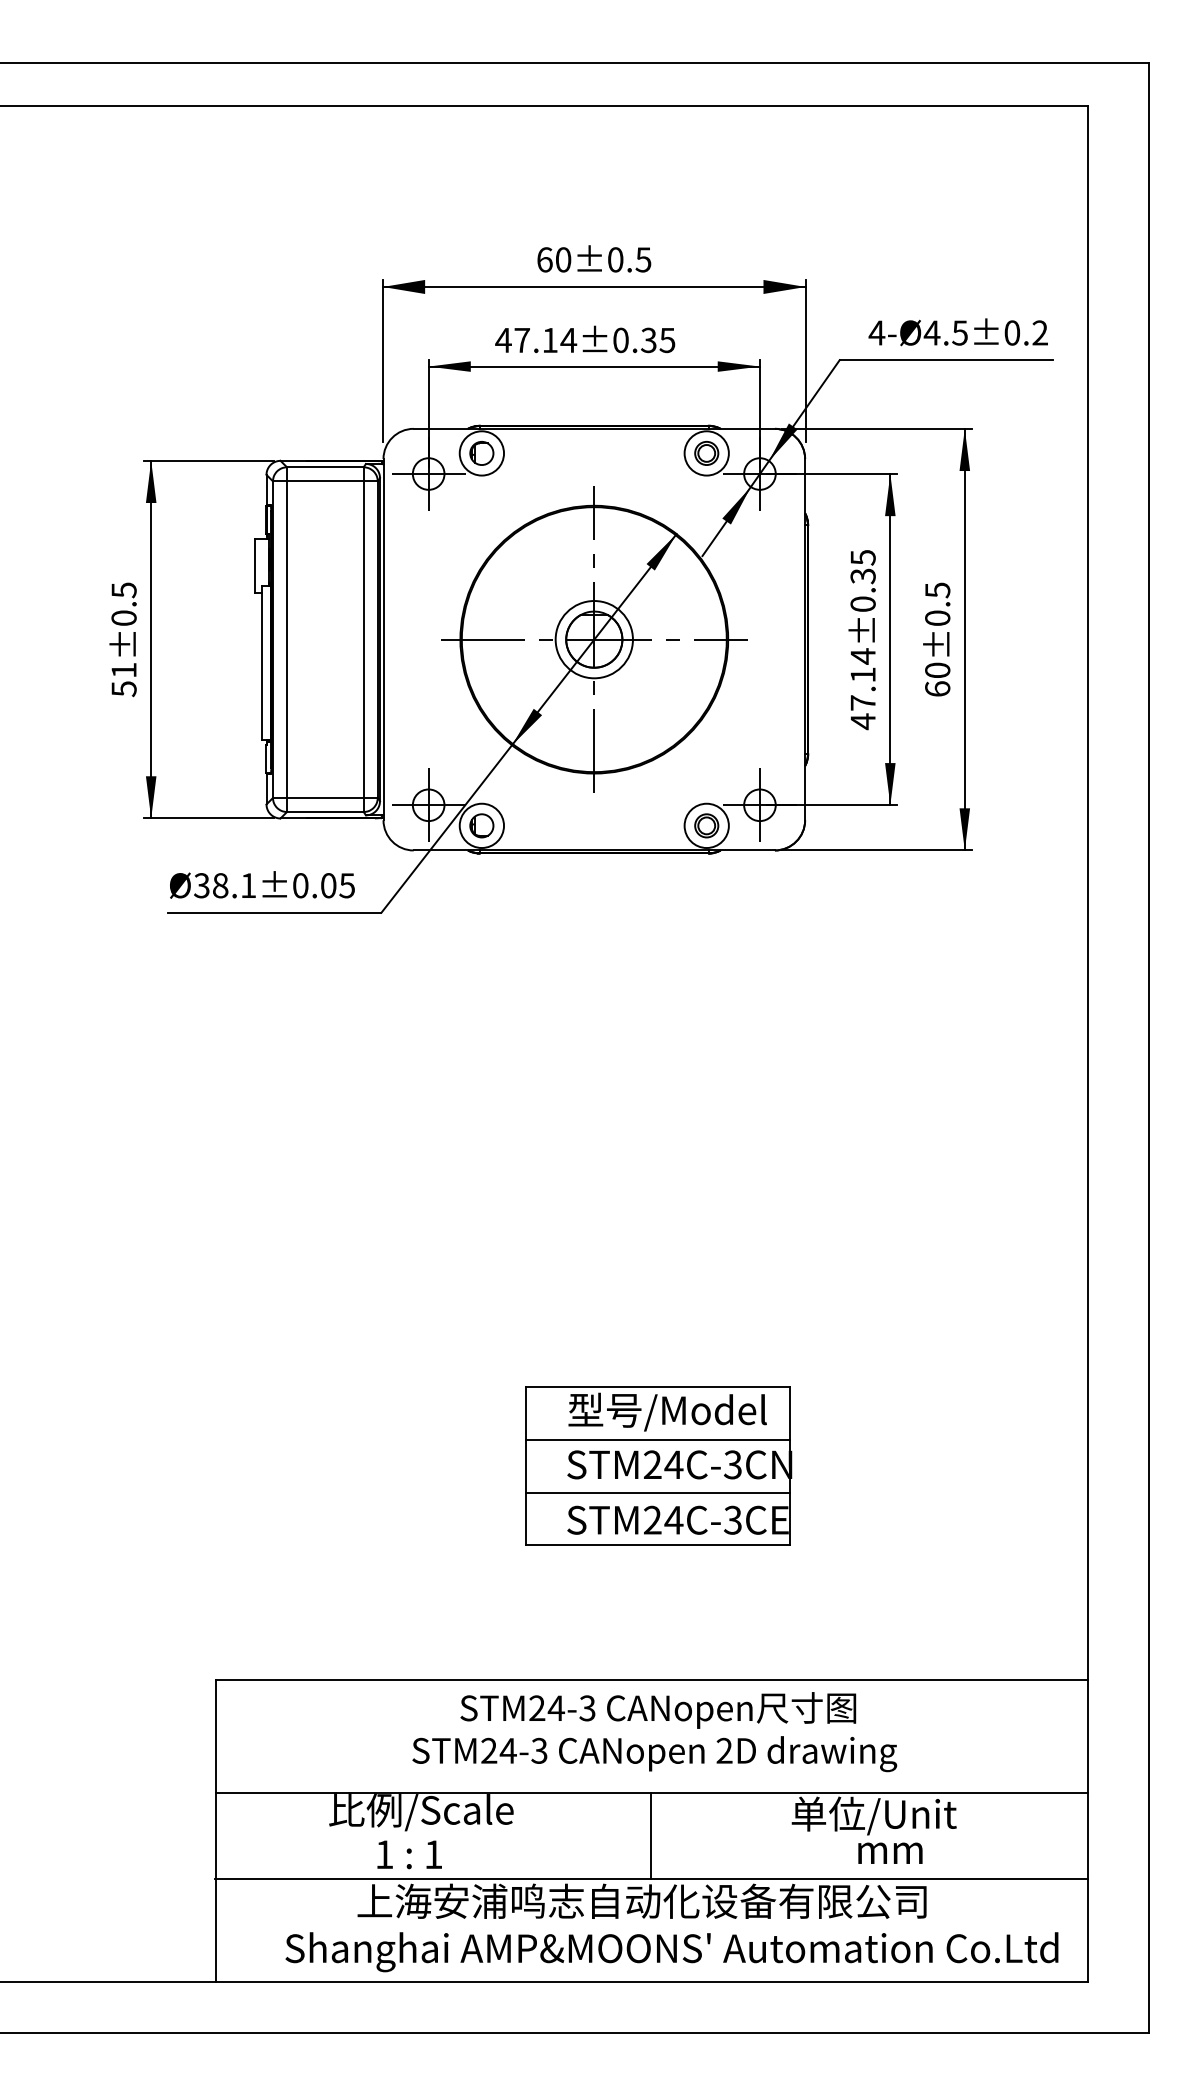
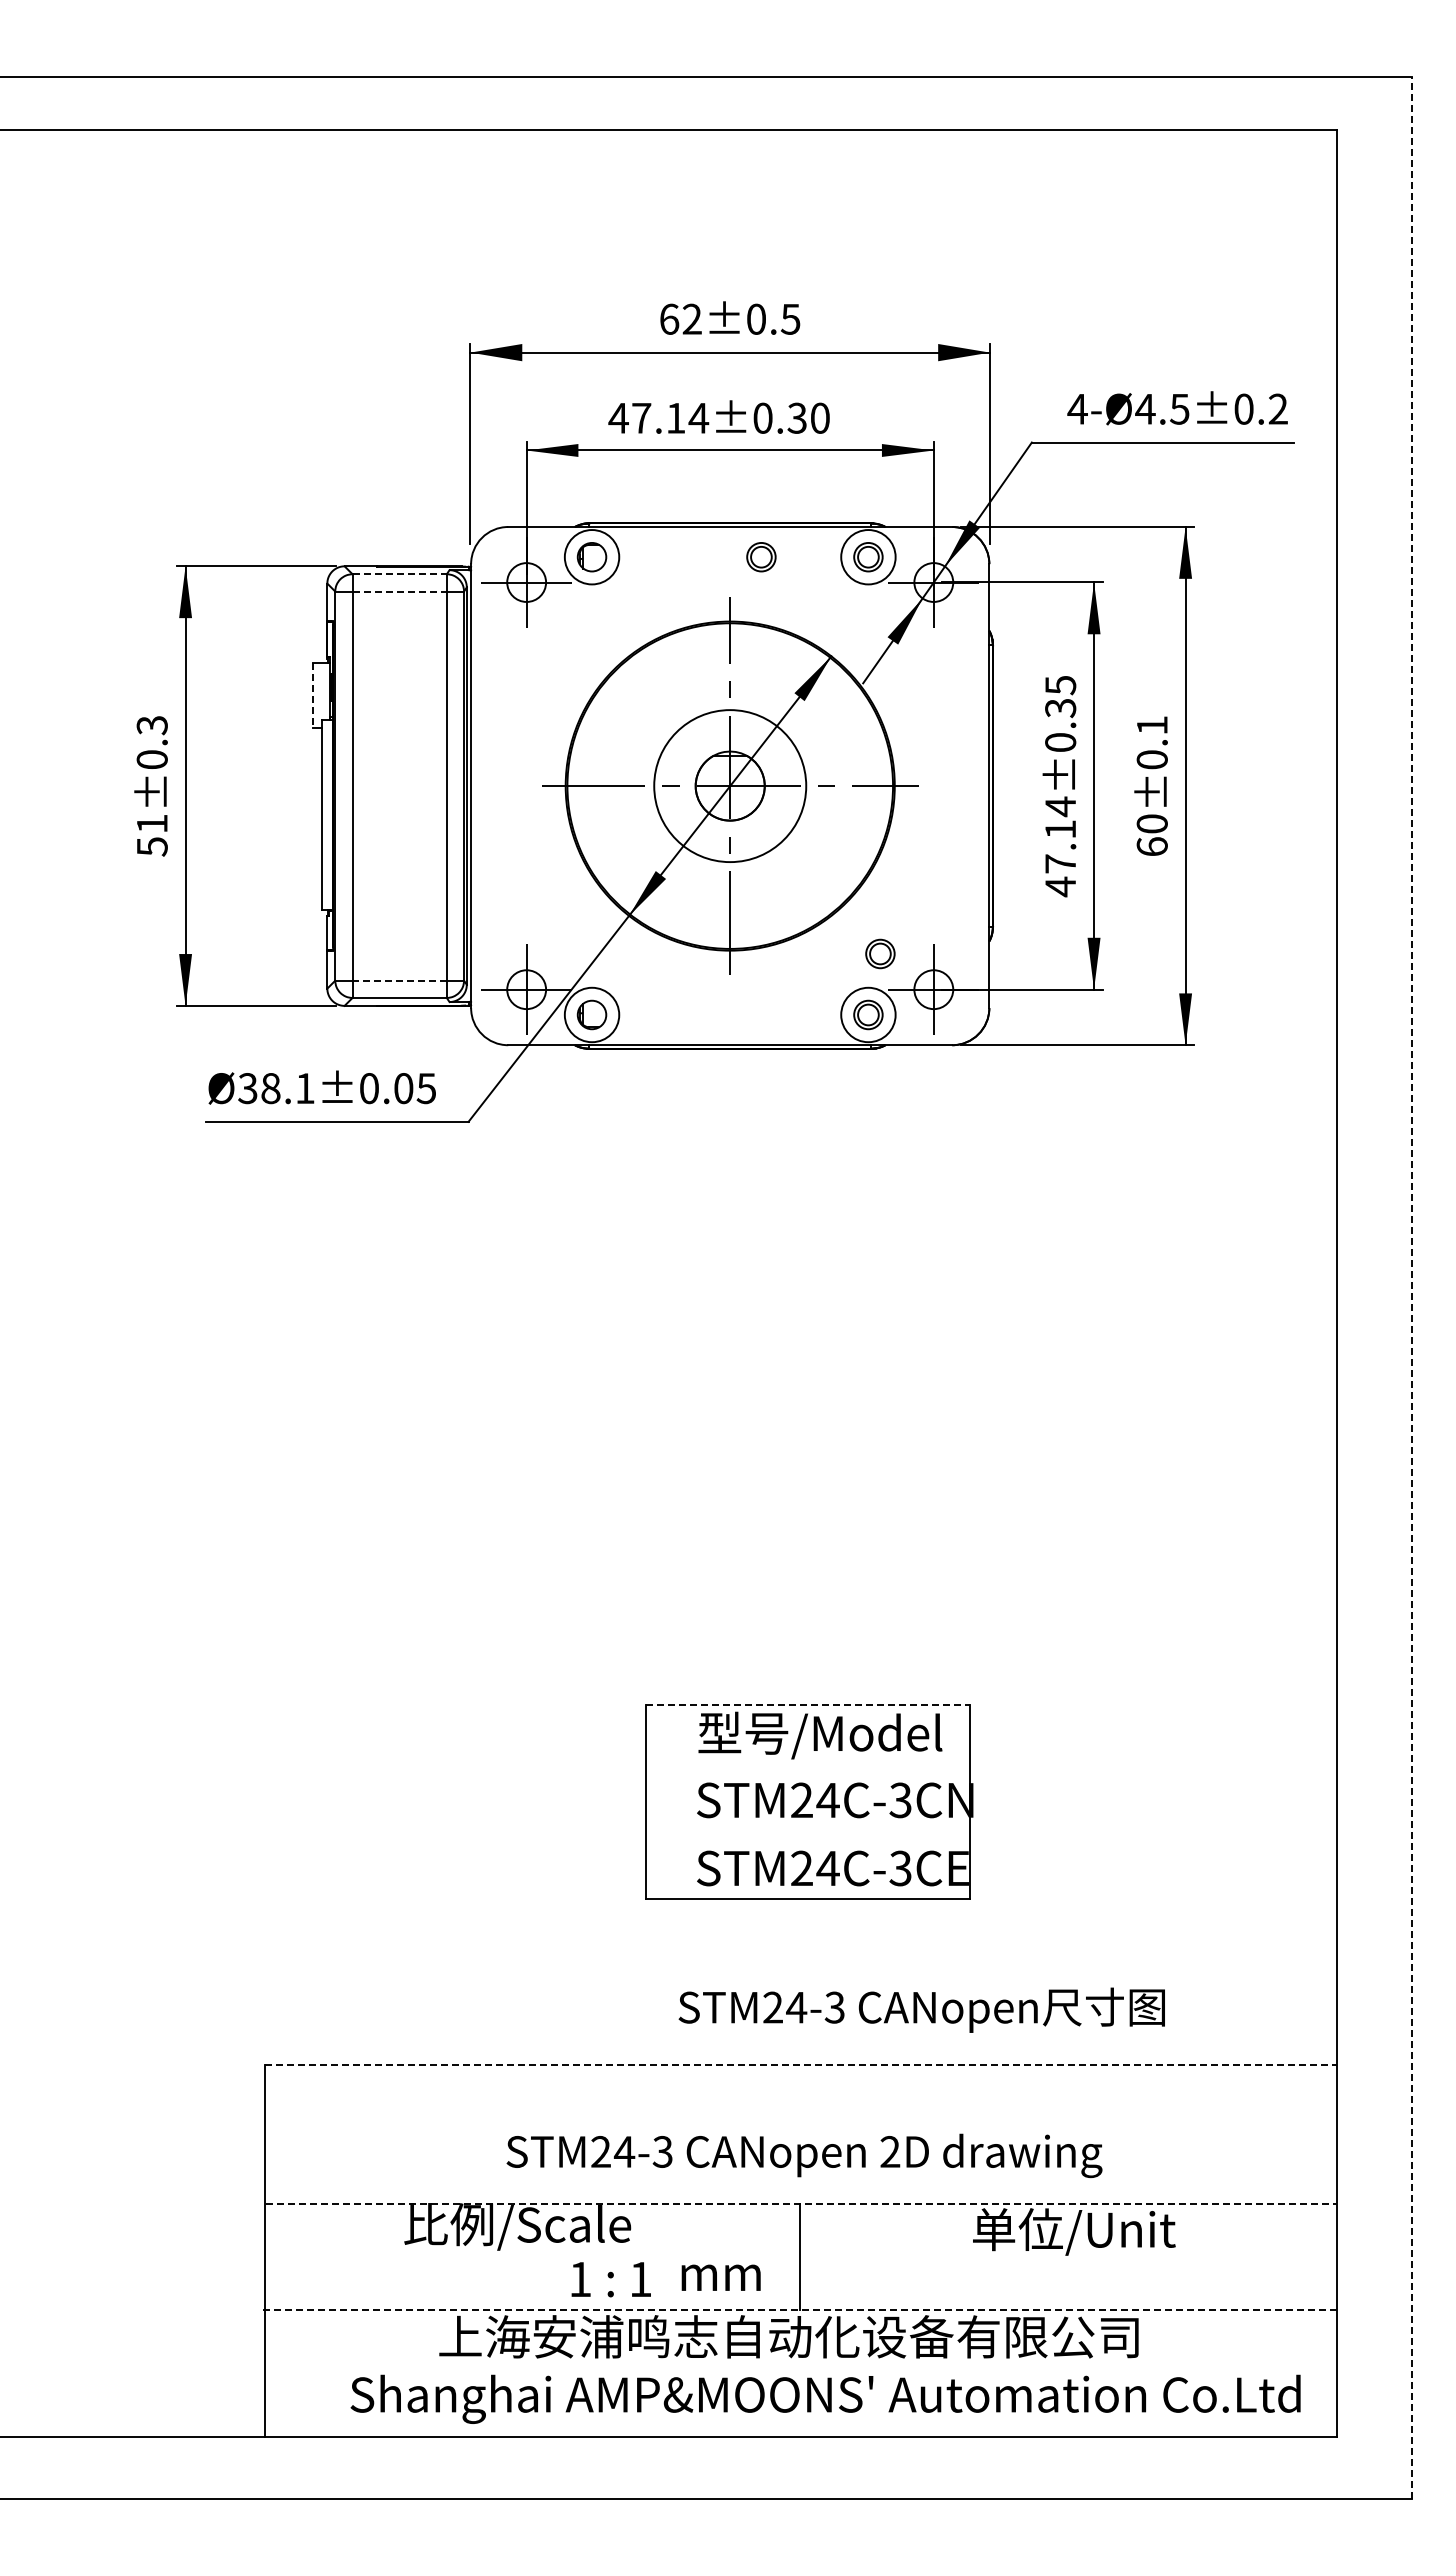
text: (562, 259) -> (691, 318), 60±0.5 -> 62±0.5
text: (666, 339) -> (819, 417), 47.14±0.35 -> 47.14±0.30
part: (619, 453) -> (761, 557), added
line: (326, 467) -> (400, 574), solid -> dashed
line: (326, 481) -> (400, 591), solid -> dashed
line: (255, 565) -> (313, 695), solid -> dashed
text: (123, 590) -> (151, 725), 51±0.5 -> 51±0.3
text: (937, 590) -> (1152, 725), 60±0.5 -> 60±0.1
circle: (593, 639) -> (729, 785), size x1.6
part: (716, 775) -> (880, 953), added
line: (325, 797) -> (399, 980), solid -> dashed
line: (1149, 1048) -> (1412, 1288), solid -> dashed
line: (657, 1387) -> (808, 1705), solid -> dashed
line: (657, 1439) -> (808, 1769), removed
line: (657, 1492) -> (808, 1834), removed
line: (652, 1679) -> (801, 2064), solid -> dashed
text: (657, 1709) -> (921, 2009), moved
line: (652, 1792) -> (801, 2203), solid -> dashed
text: (889, 1853) -> (720, 2277), moved
text: (409, 1854) -> (610, 2279), moved
line: (651, 1879) -> (800, 2309), solid -> dashed

